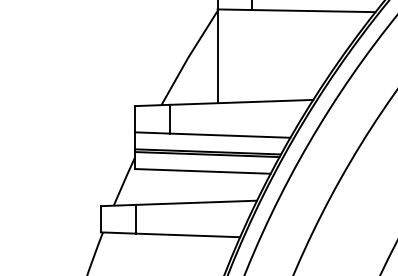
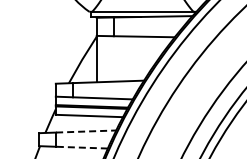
line: (196, 202) -> (86, 131), solid -> dashed
line: (186, 235) -> (81, 147), solid -> dashed

